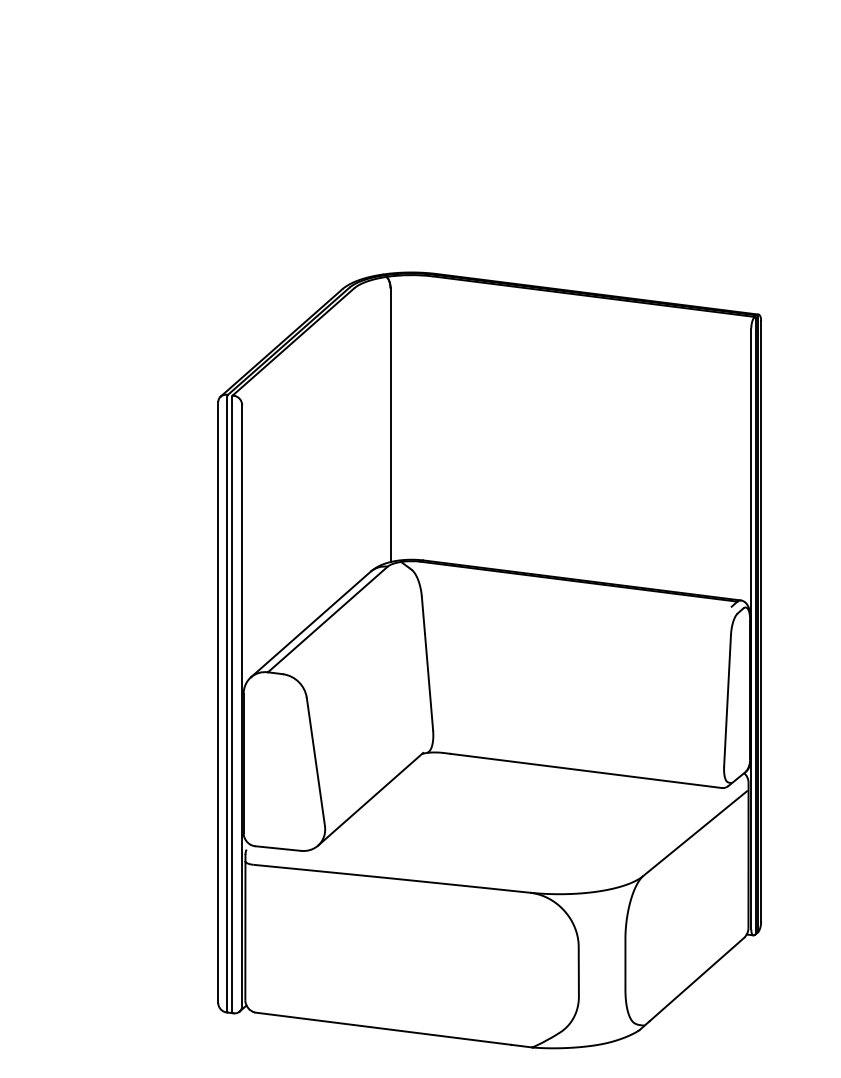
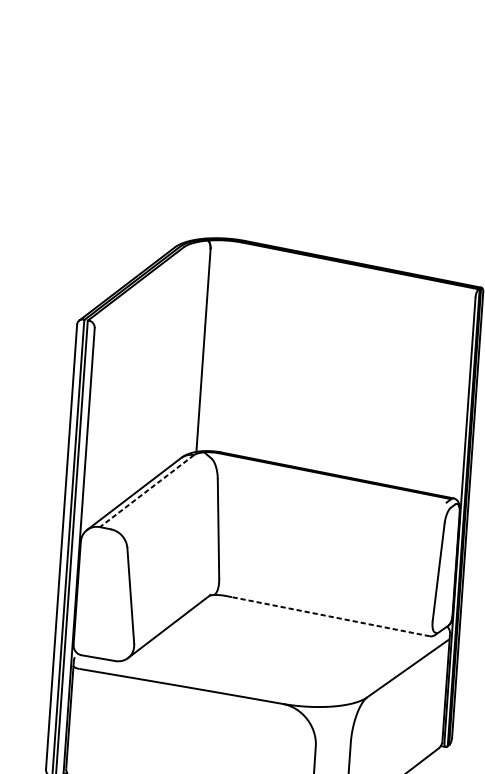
line: (327, 619) -> (146, 491), solid -> dashed
line: (586, 770) -> (330, 616), solid -> dashed

